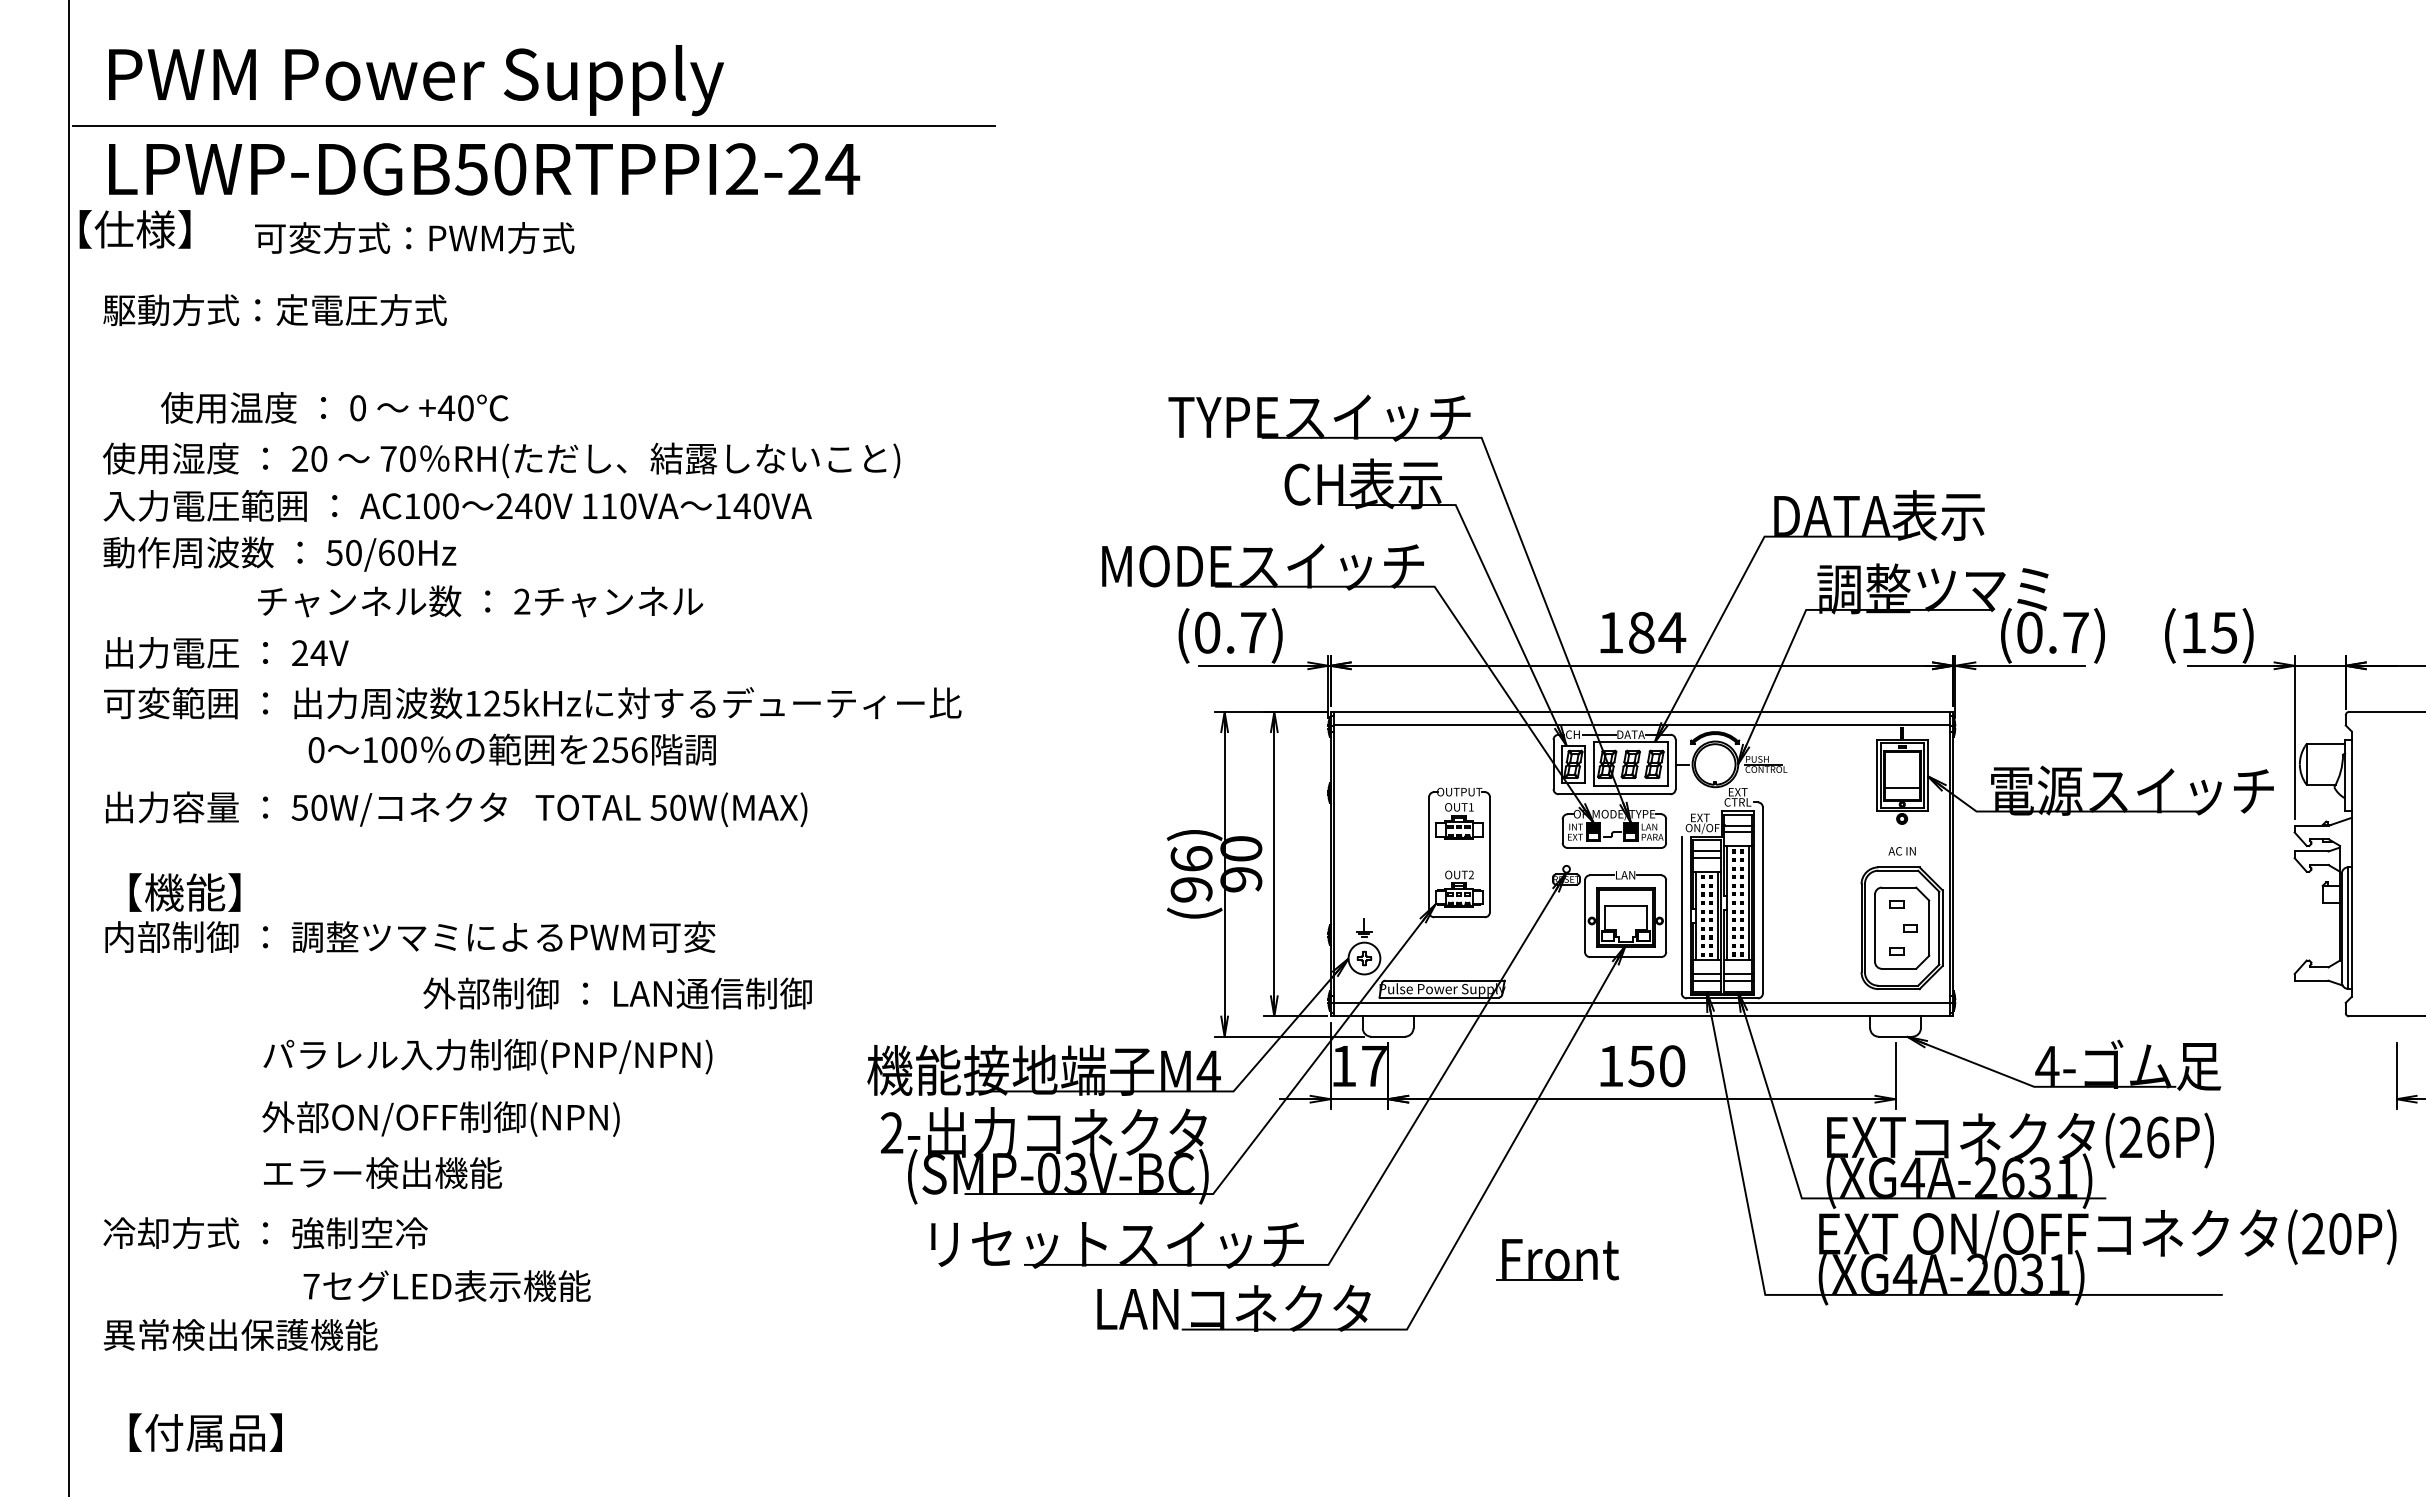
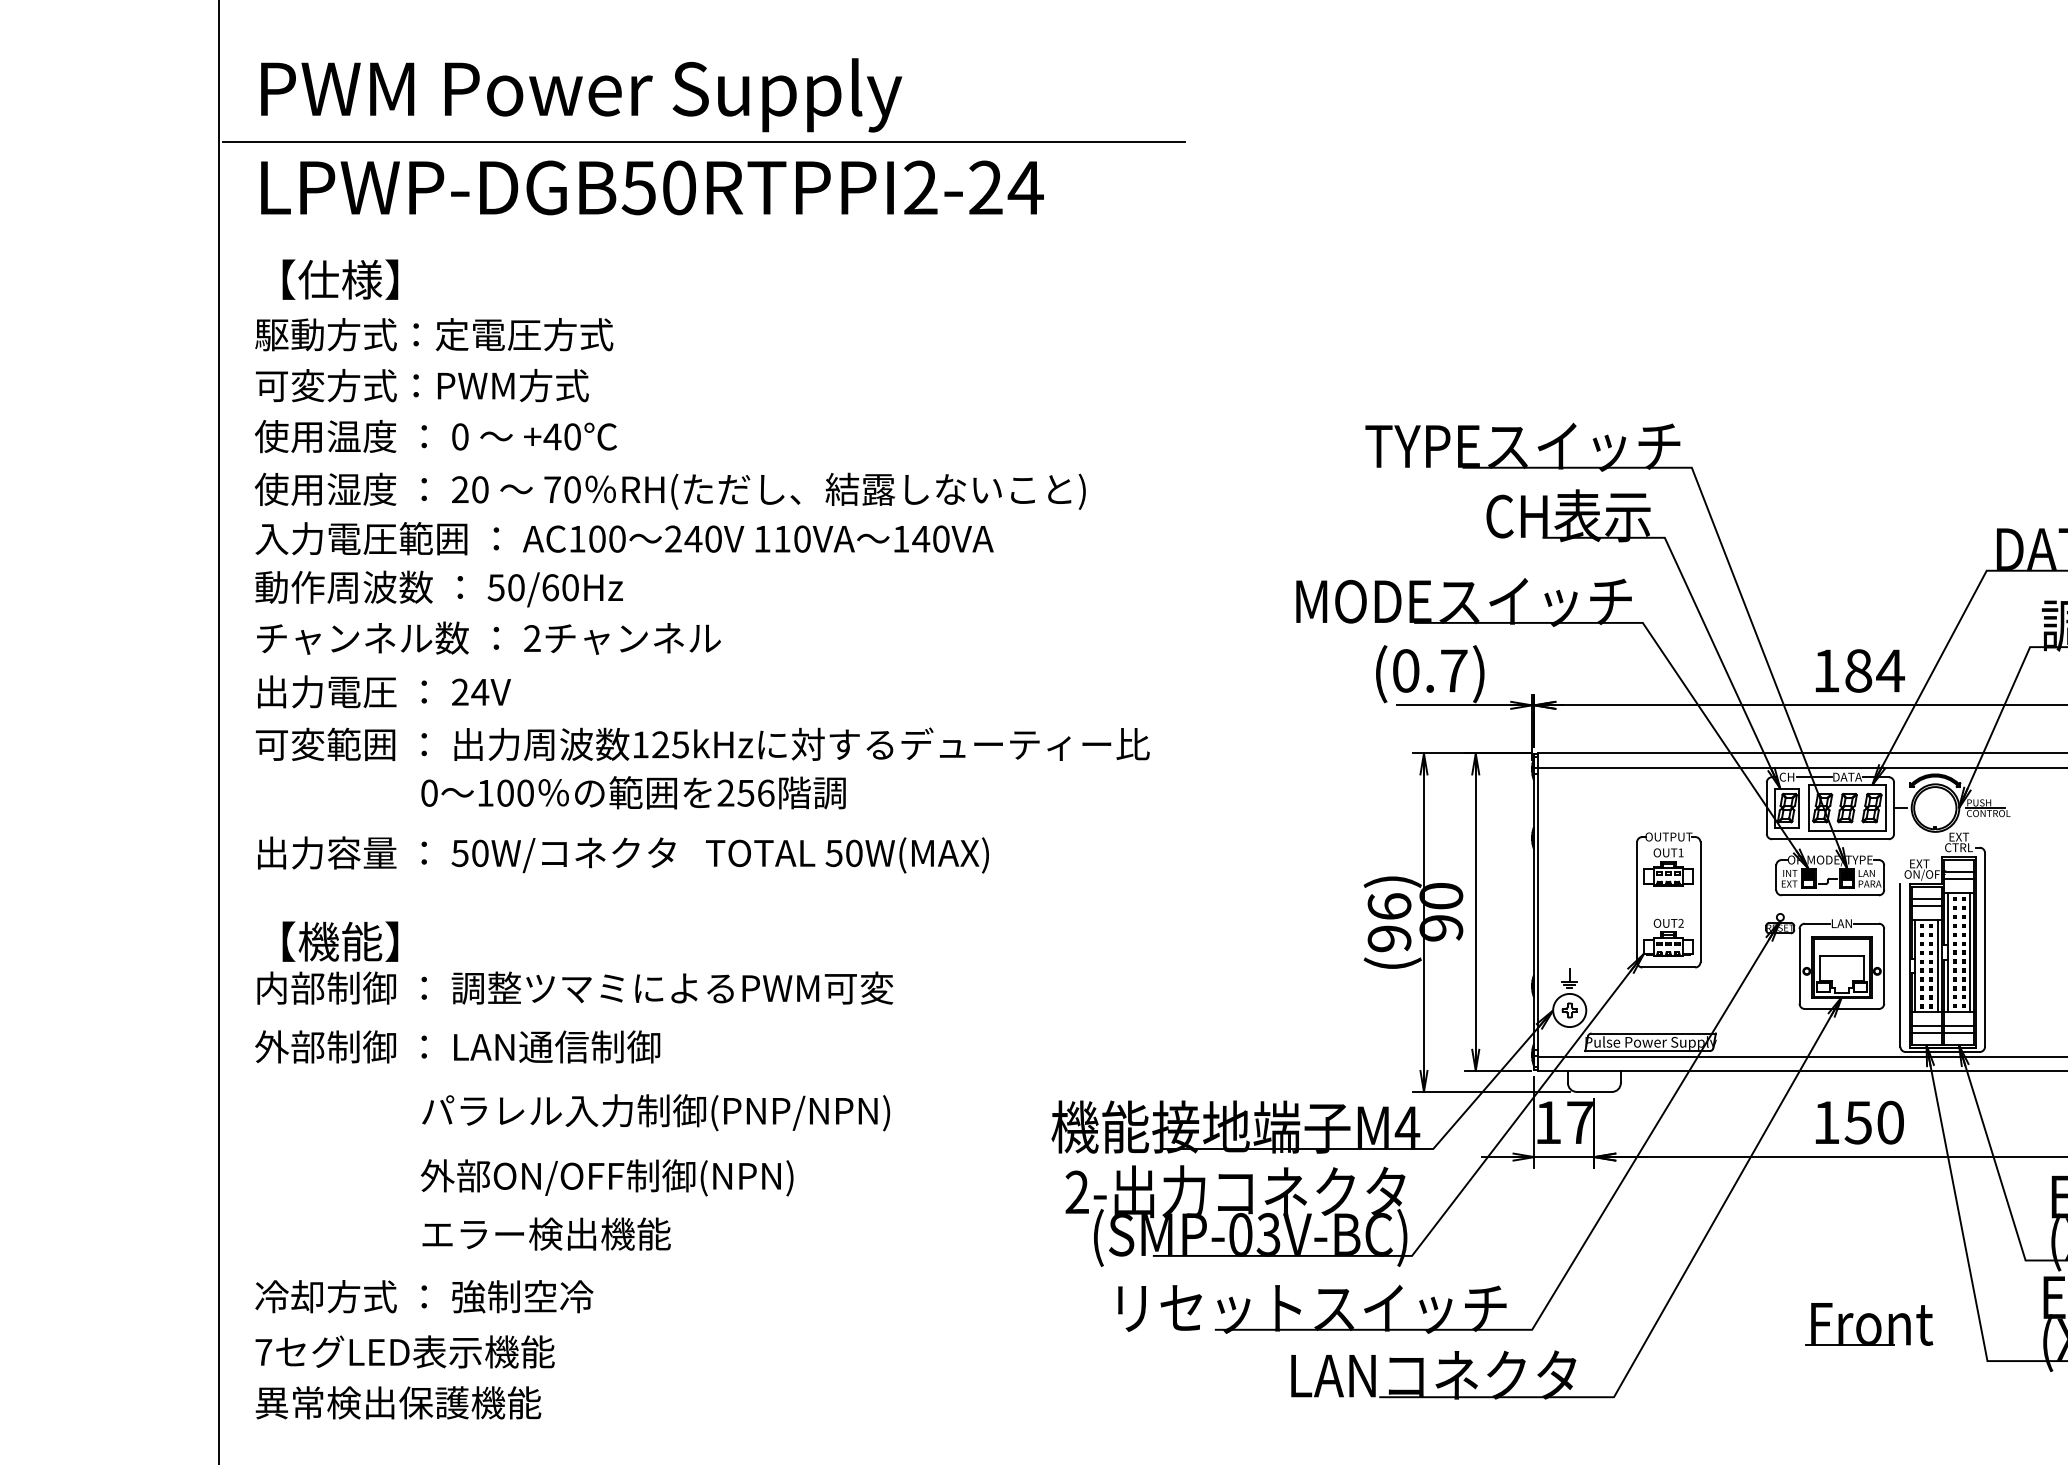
text: (134, 229) -> (339, 279), moved
text: (414, 237) -> (422, 385), moved
text: (334, 407) -> (435, 436), moved
text: (480, 601) -> (488, 638), moved
text: (511, 749) -> (632, 792), moved
text: (617, 993) -> (457, 1046), moved
part: (1557, 1259) -> (1868, 1324), moved
text: (446, 1286) -> (404, 1352), moved

